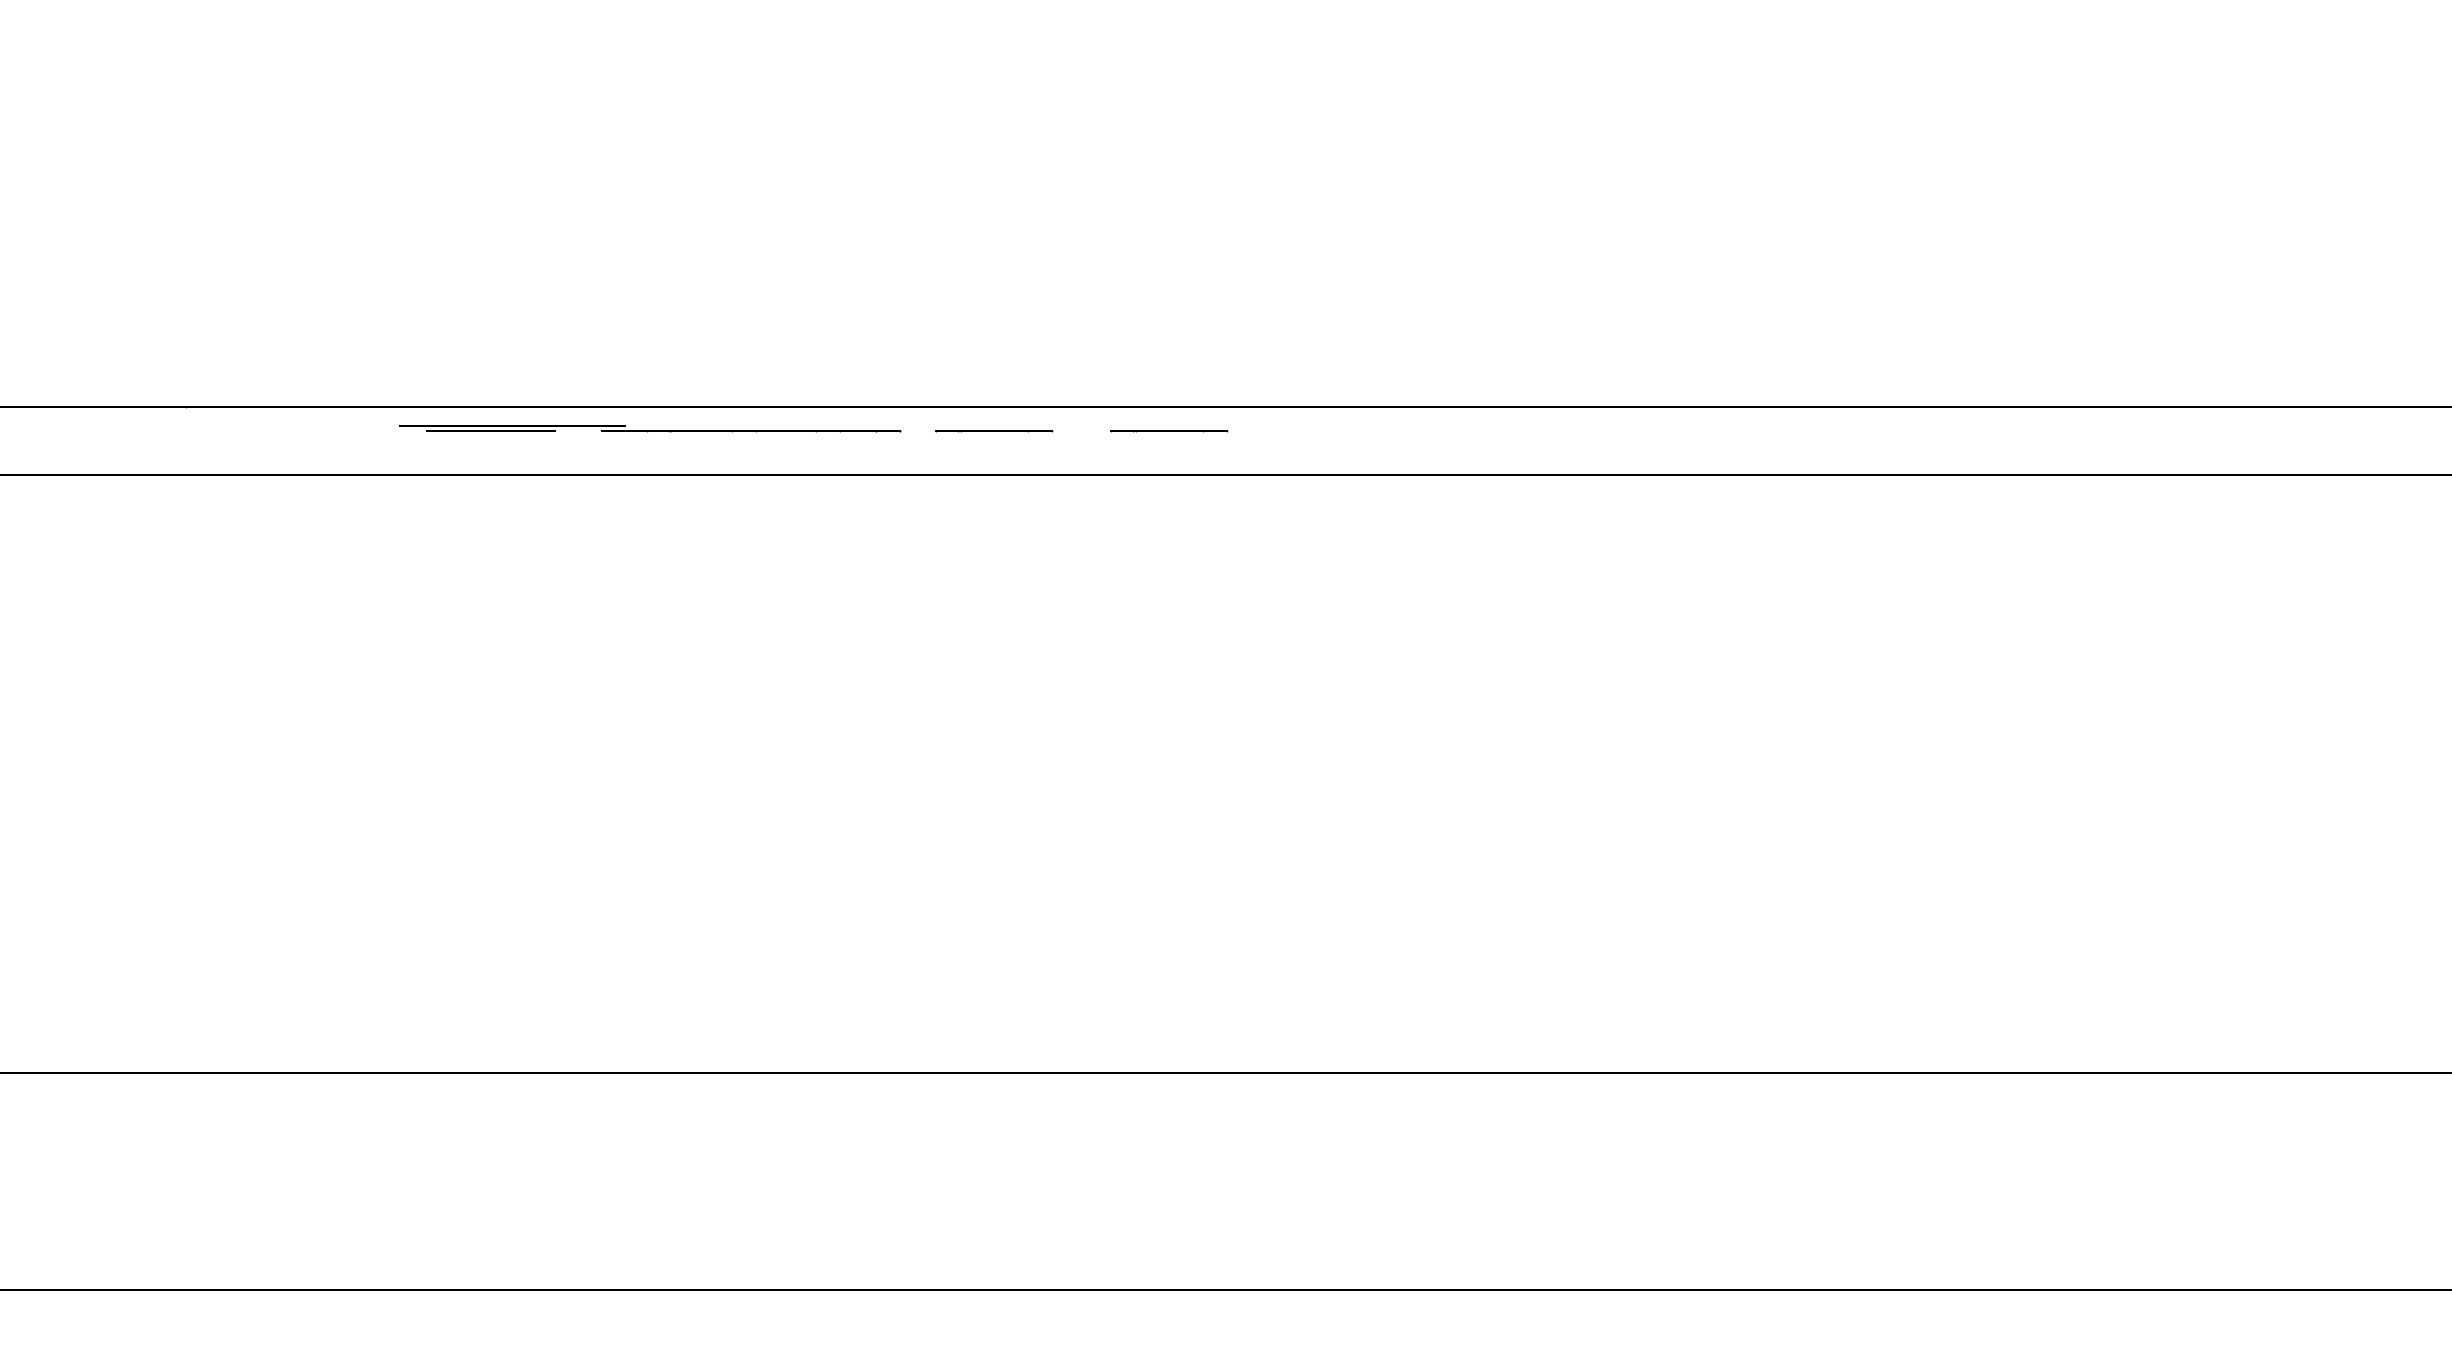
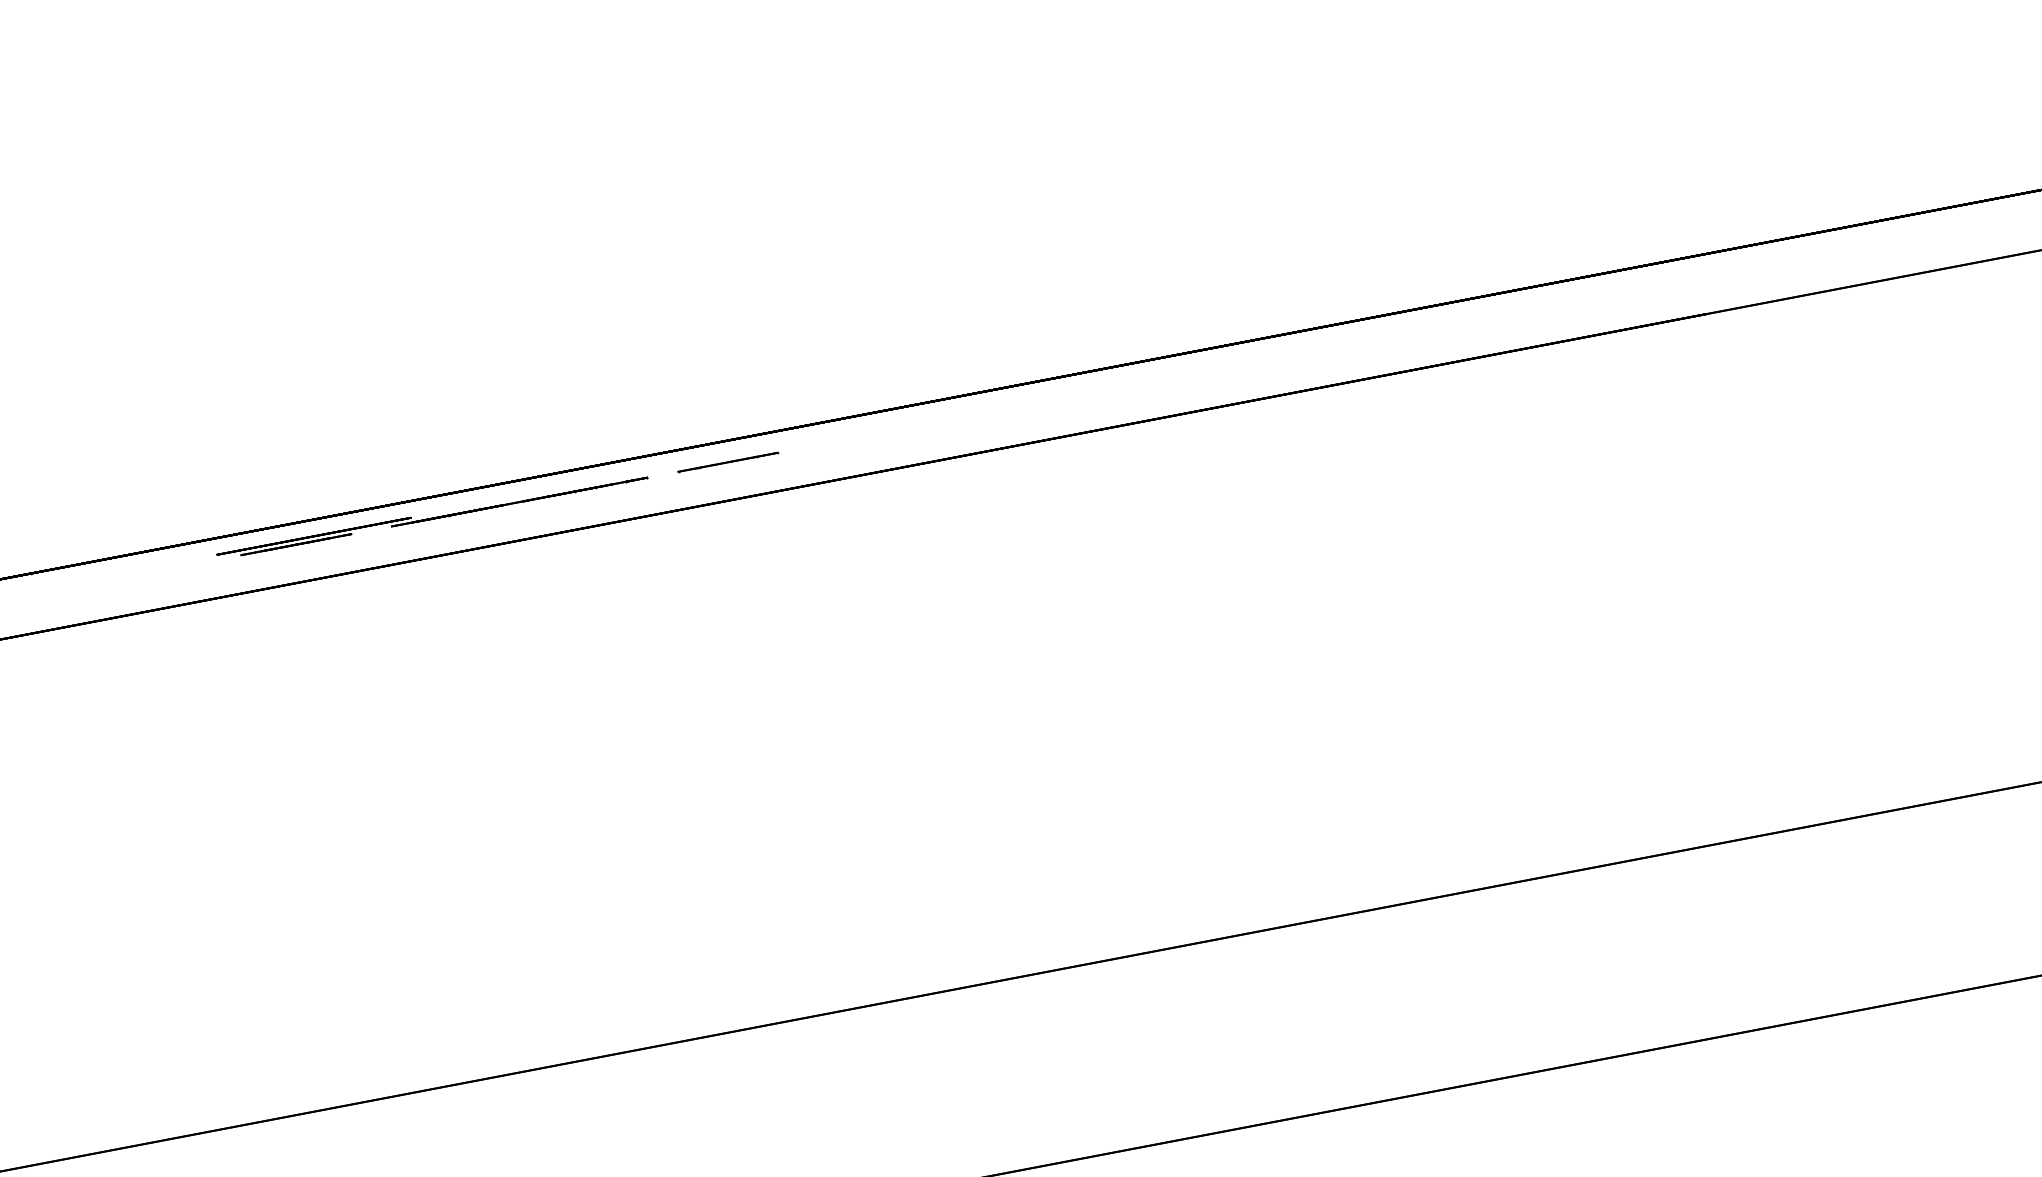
line: (1169, 431) -> (878, 433), removed

